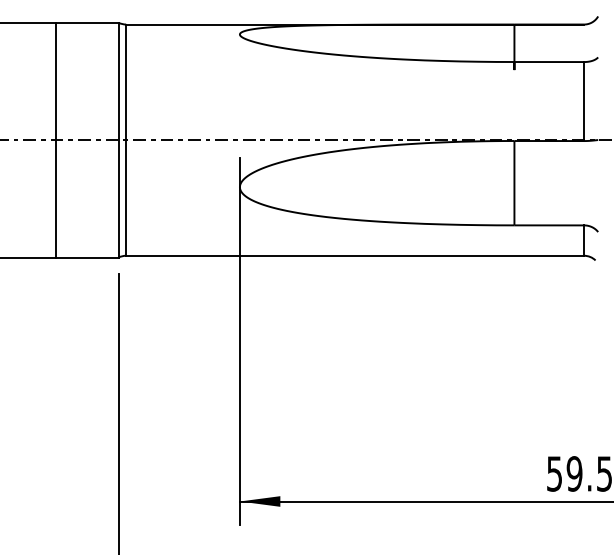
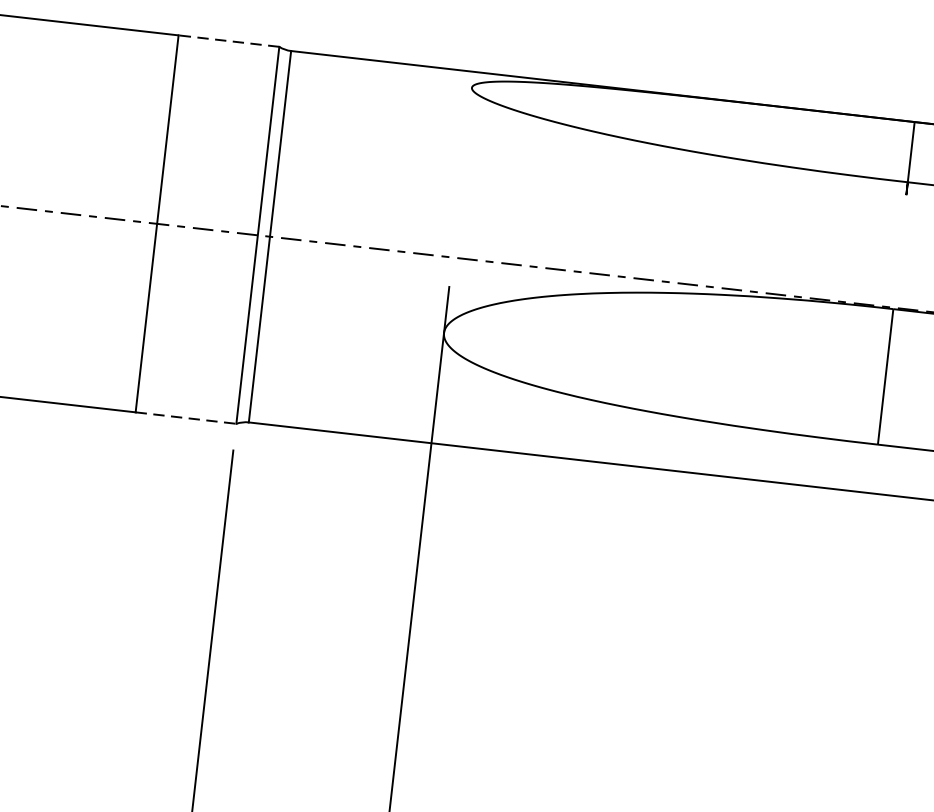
line: (86, 22) -> (227, 40), solid -> dashed
line: (87, 257) -> (186, 418), solid -> dashed

